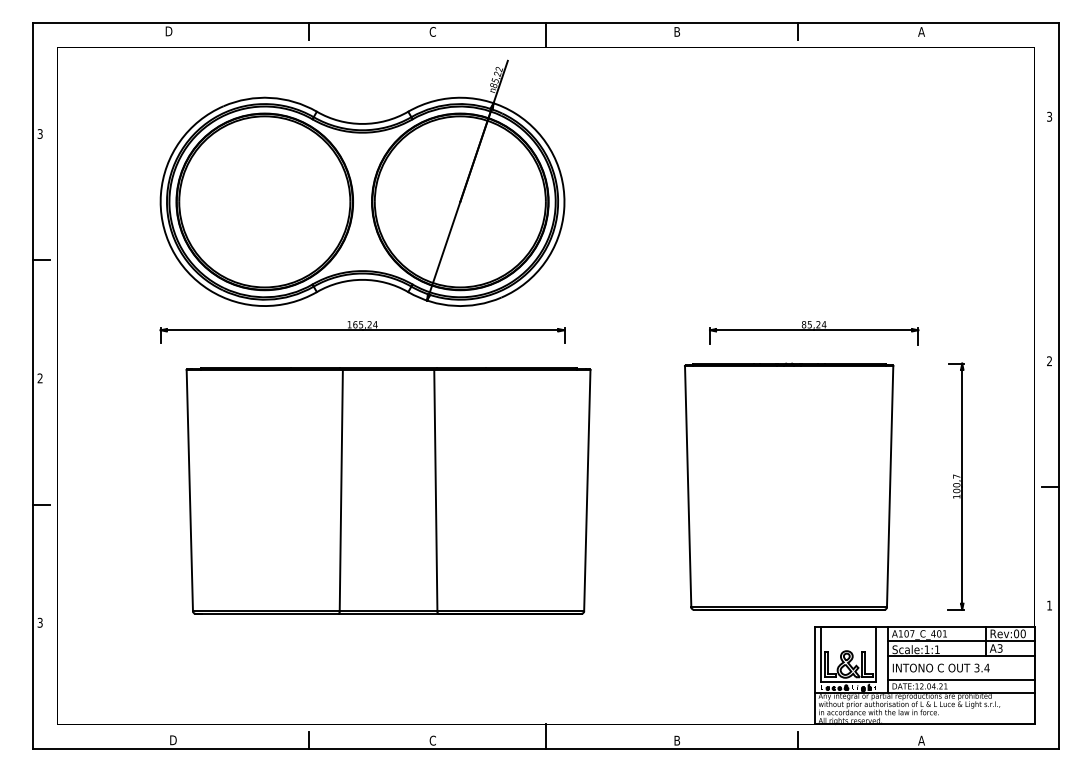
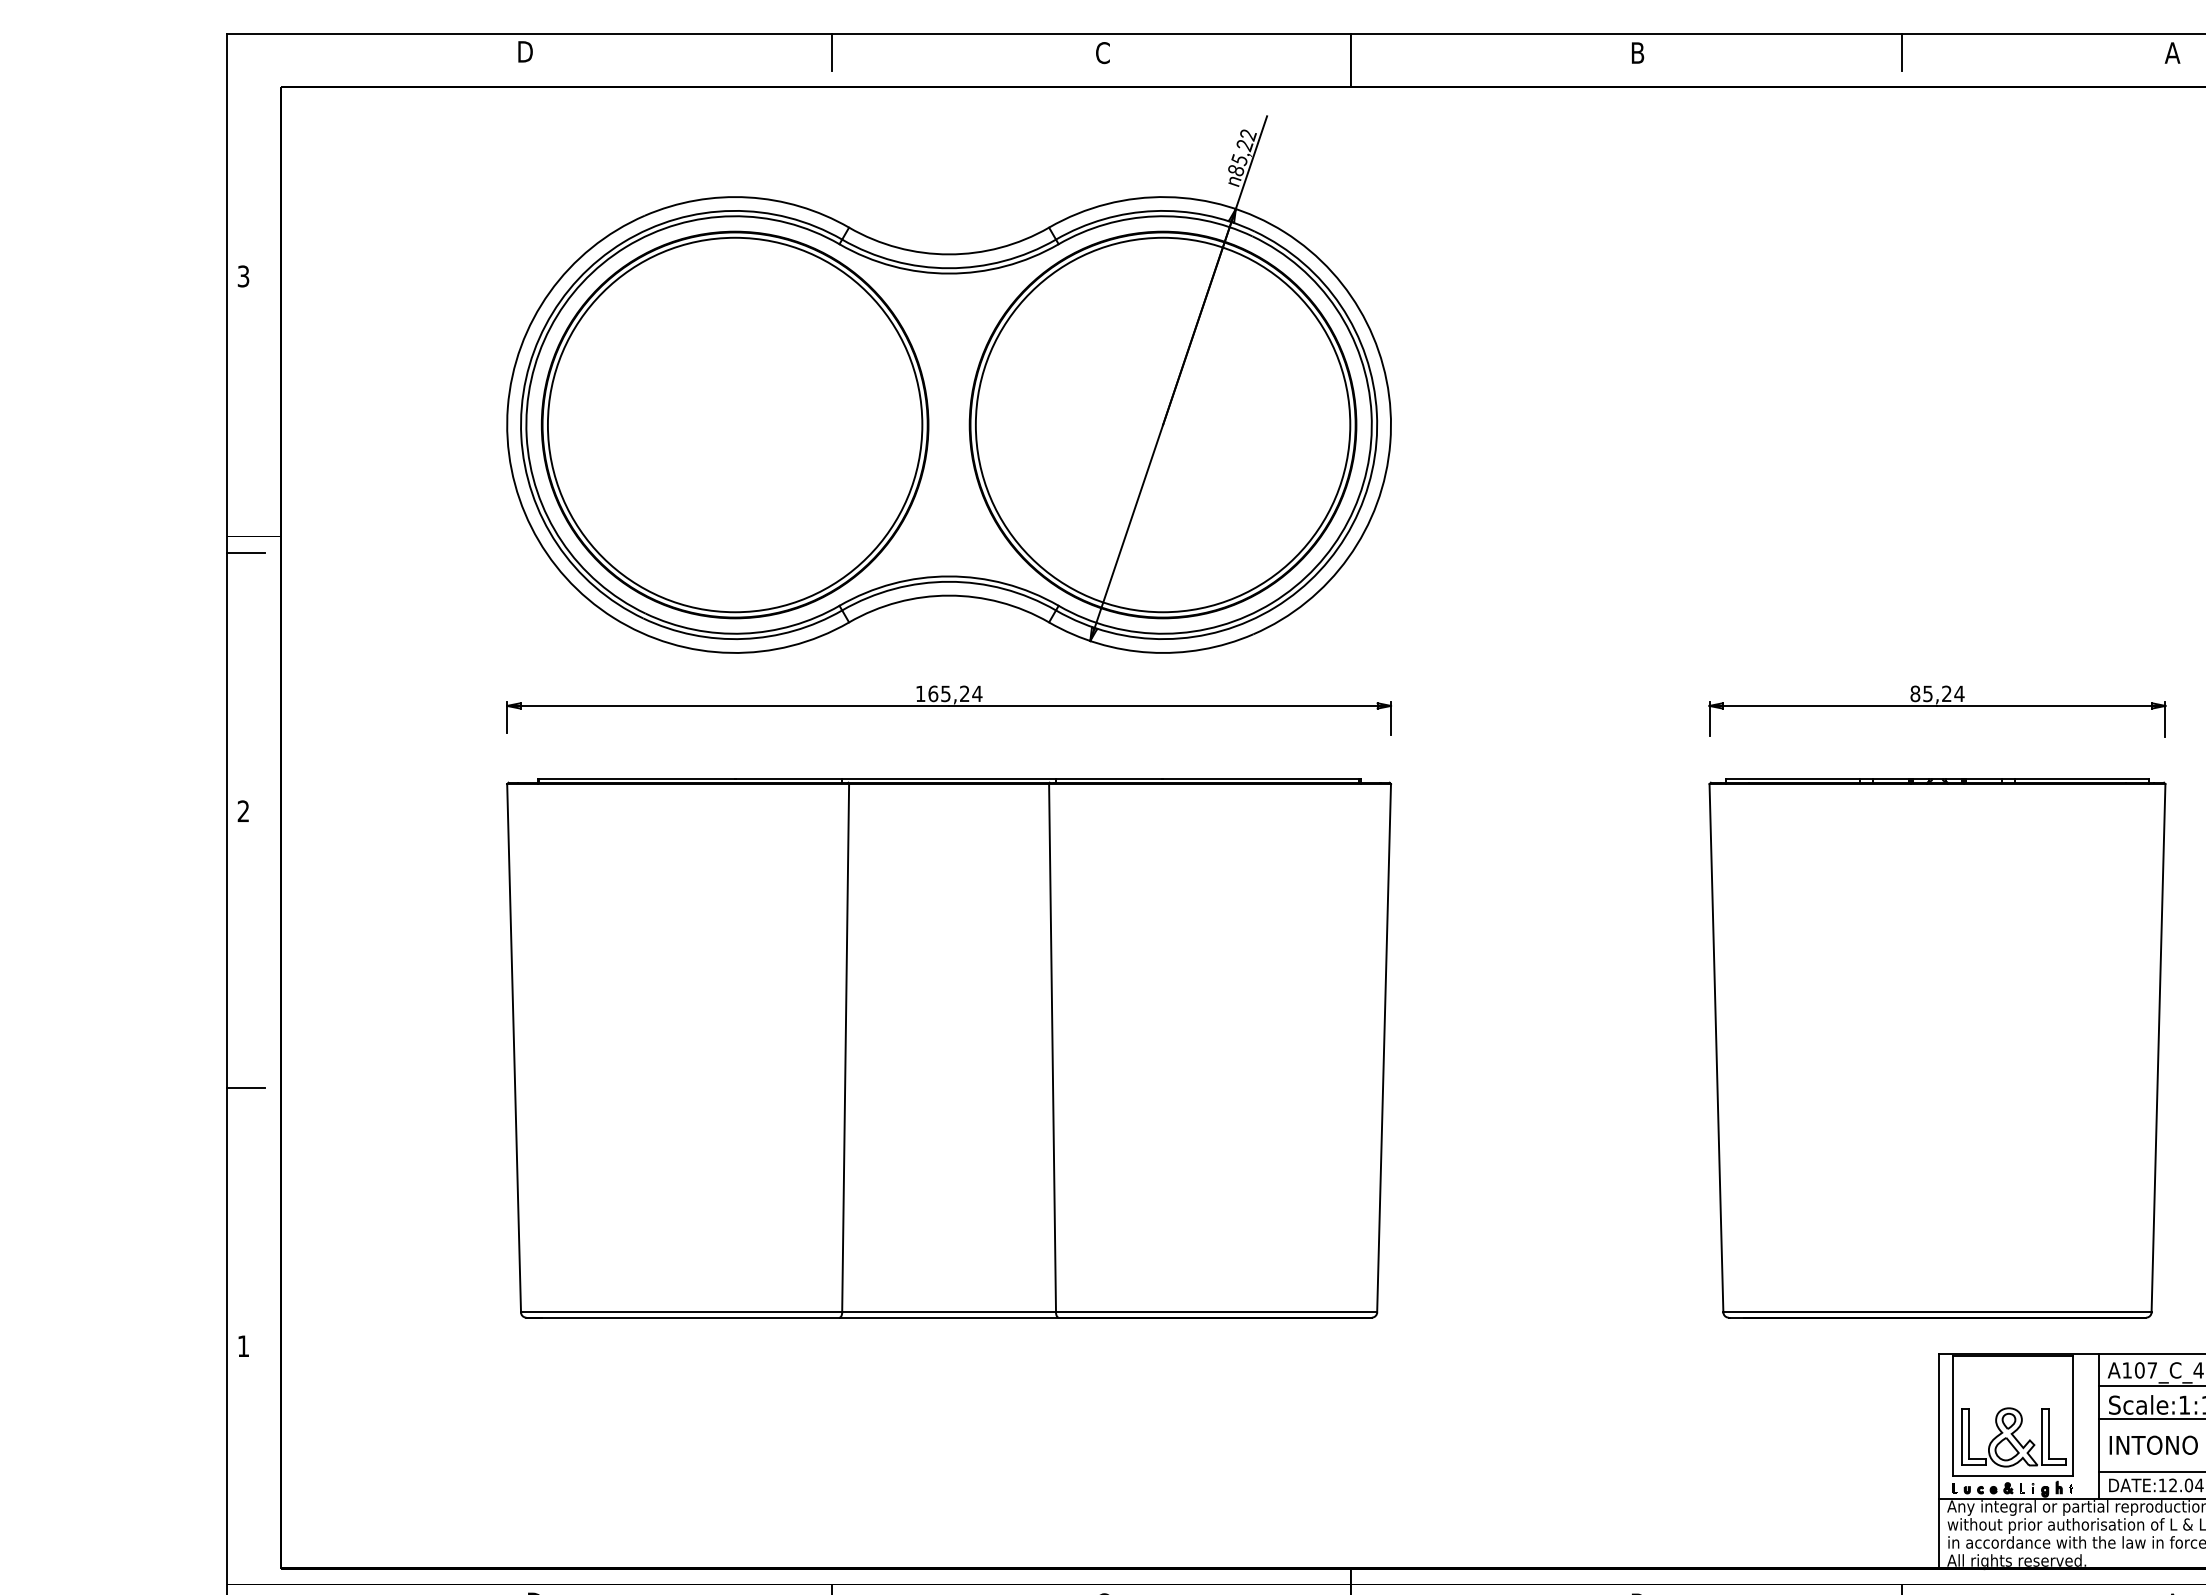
part: (789, 486) -> (1938, 1047), moved
part: (388, 490) -> (948, 1047), moved
text: (39, 622) -> (241, 1345), 3 -> 1

